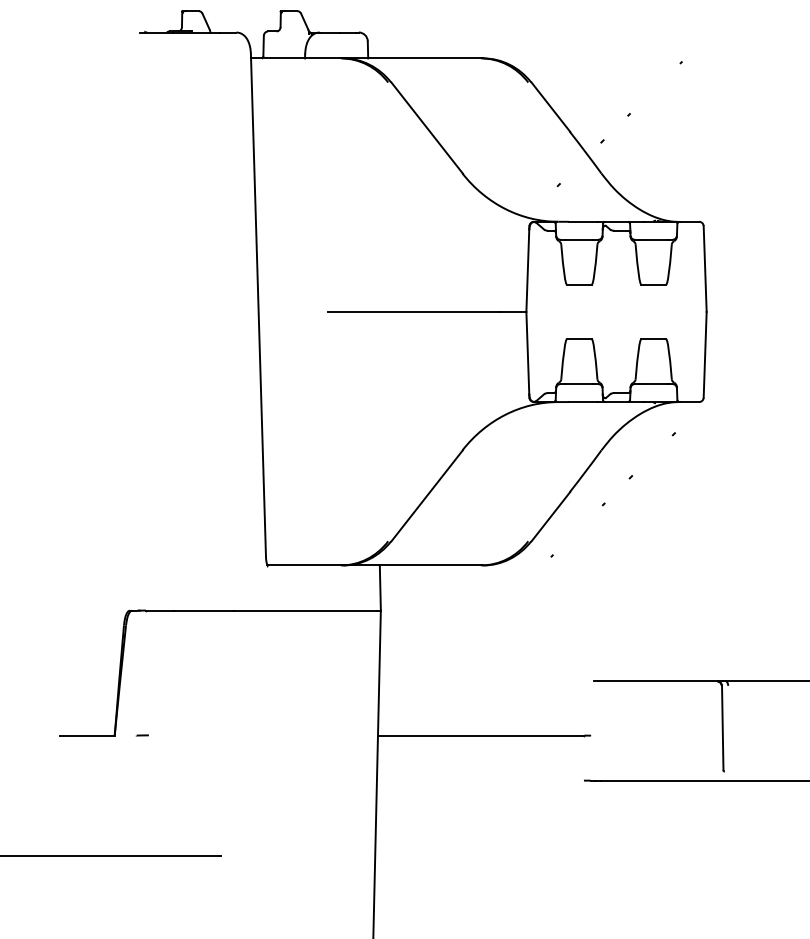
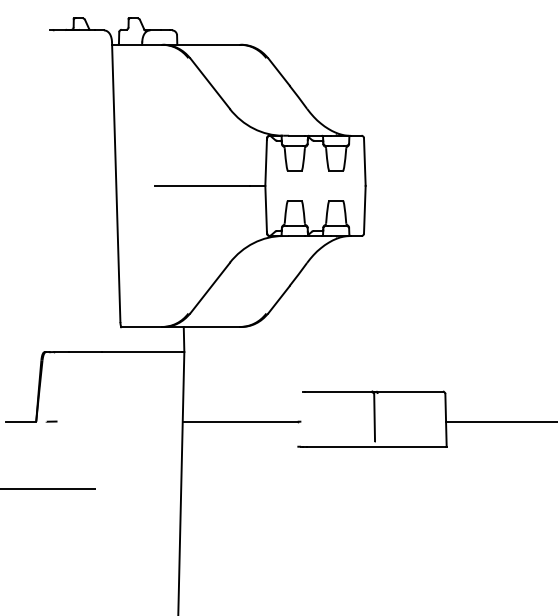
hatch: (616, 309) -> (315, 184), removed
part: (142, 735) -> (51, 421), size x1.6

